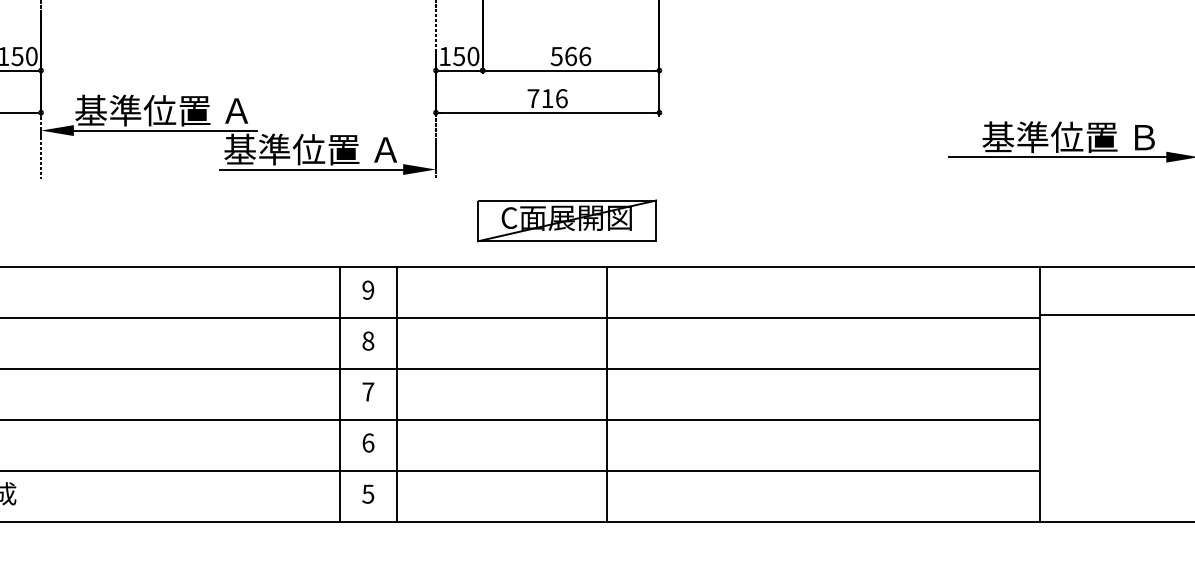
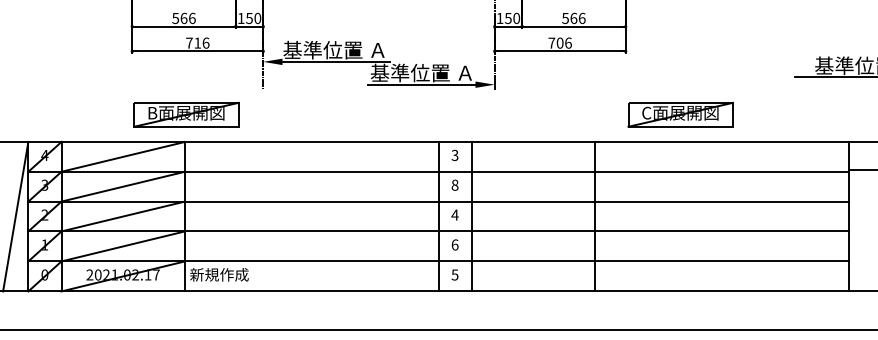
text: (546, 97) -> (559, 42), 716 -> 706
part: (566, 220) -> (680, 114), moved
text: (367, 290) -> (454, 155), 9 -> 3
text: (367, 390) -> (454, 214), 7 -> 4

